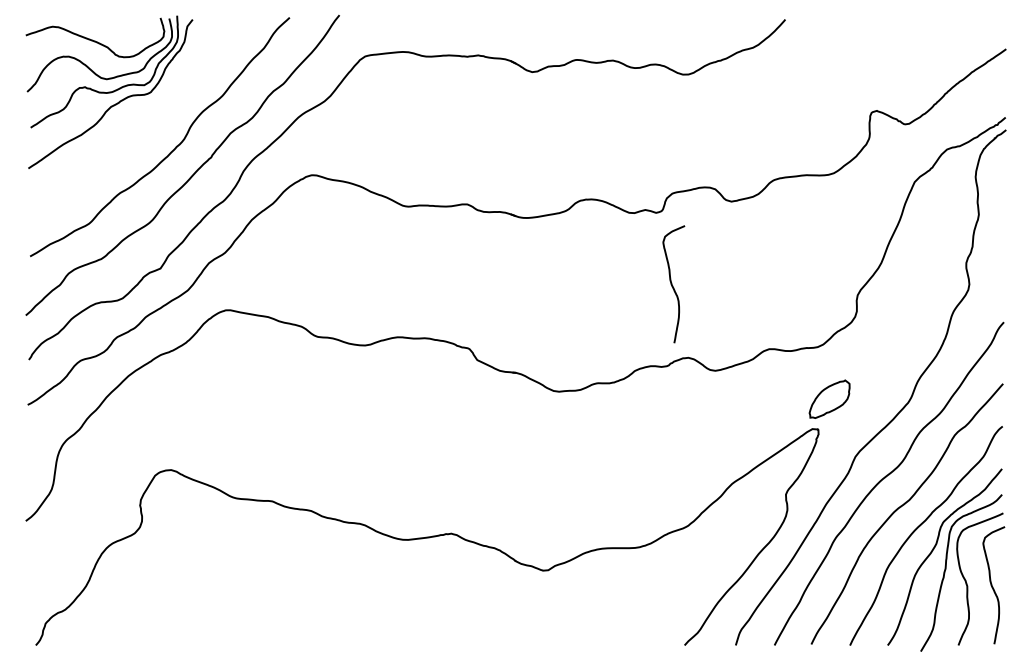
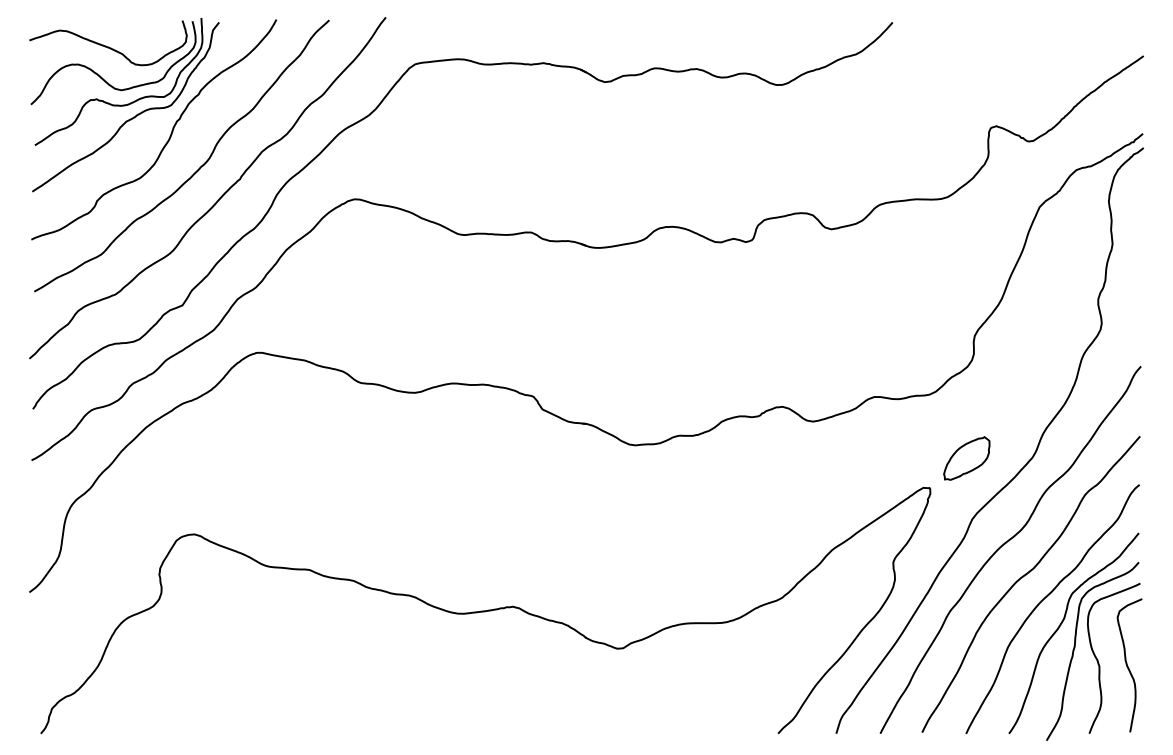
curve: (148, 120) -> (168, 137), added
curve: (672, 284) -> (764, 323), removed
part: (829, 398) -> (966, 457), moved

